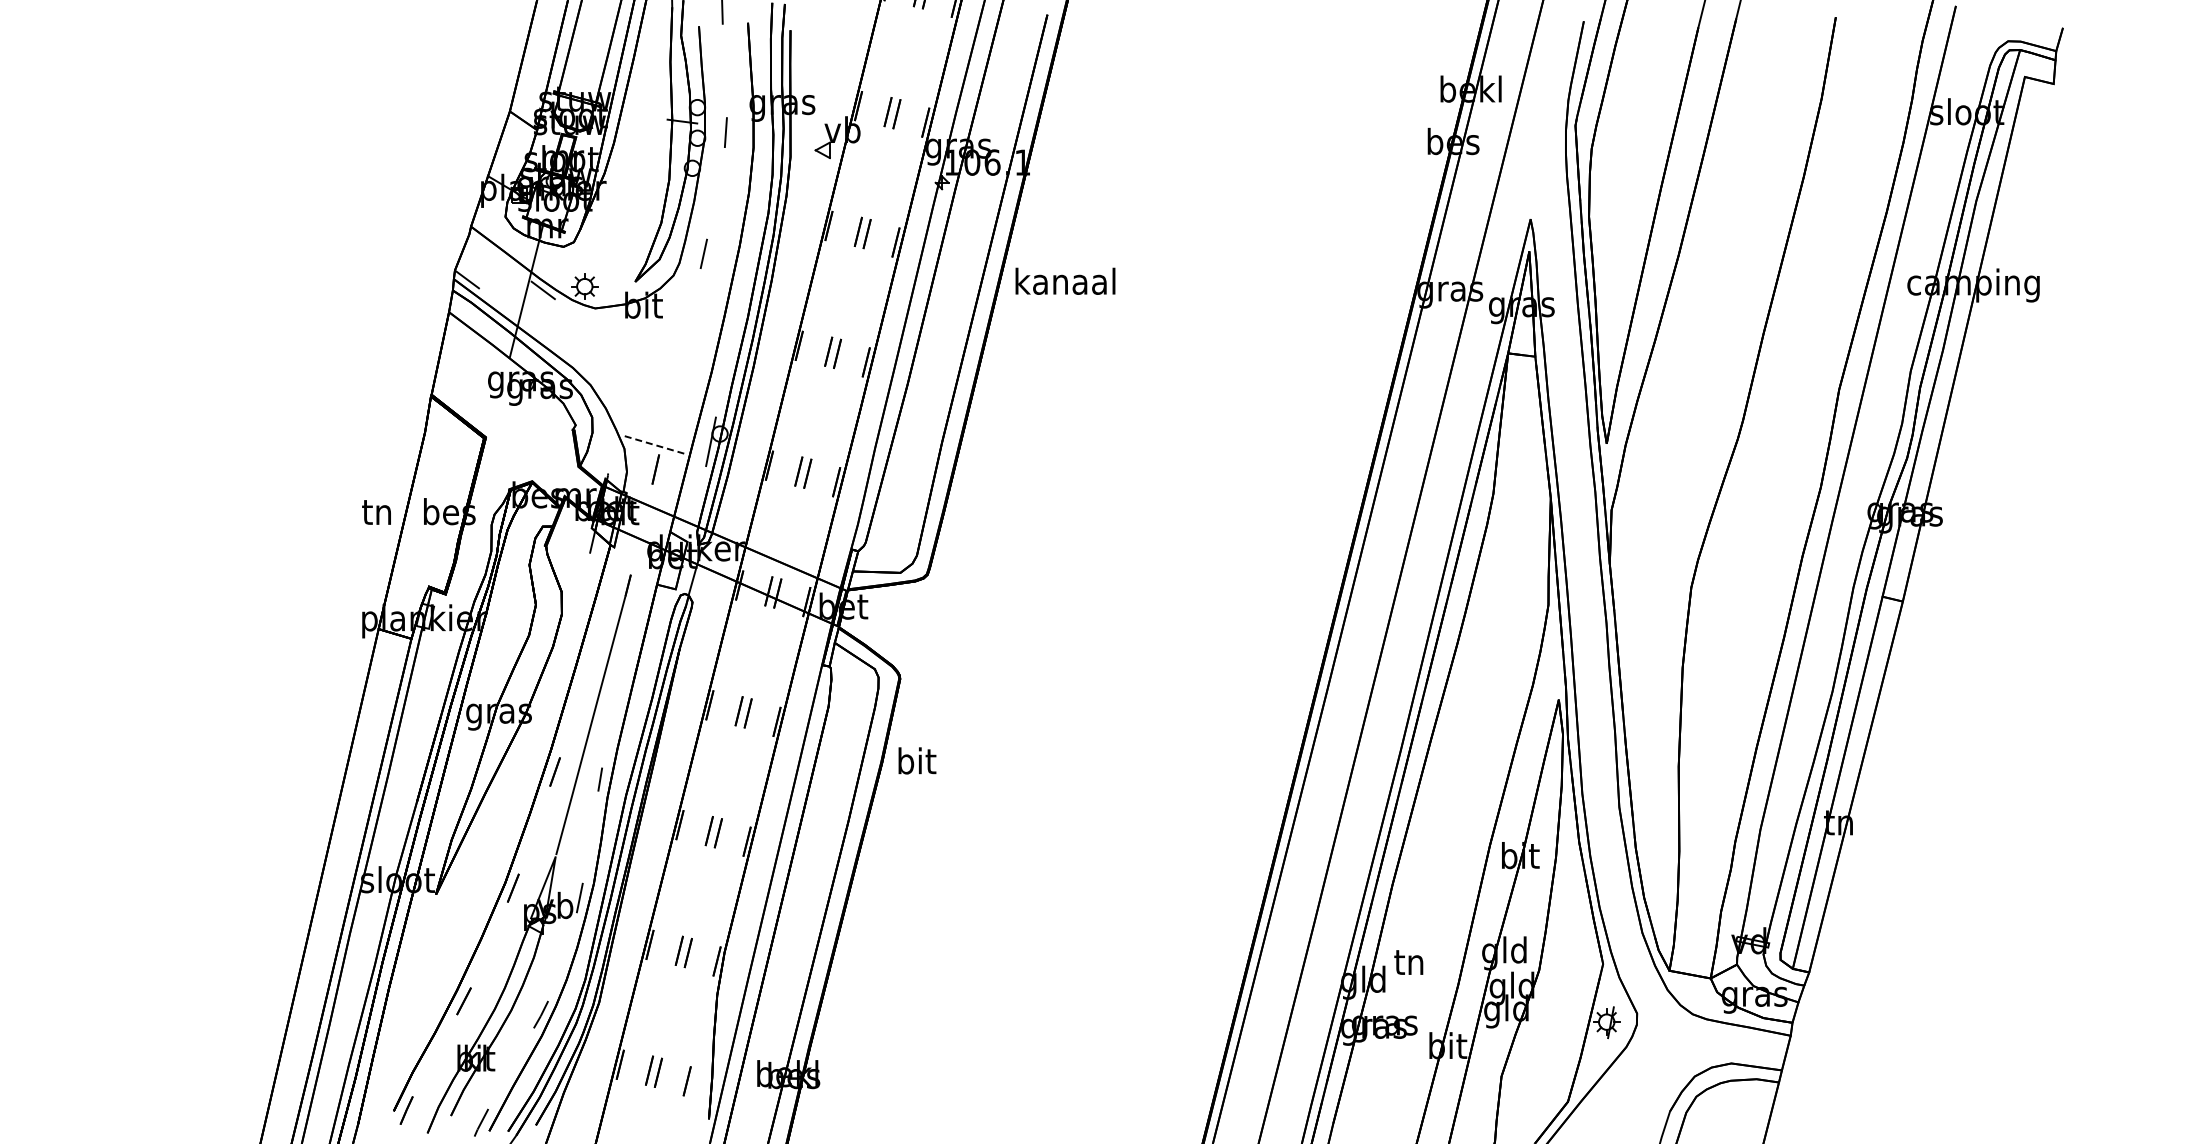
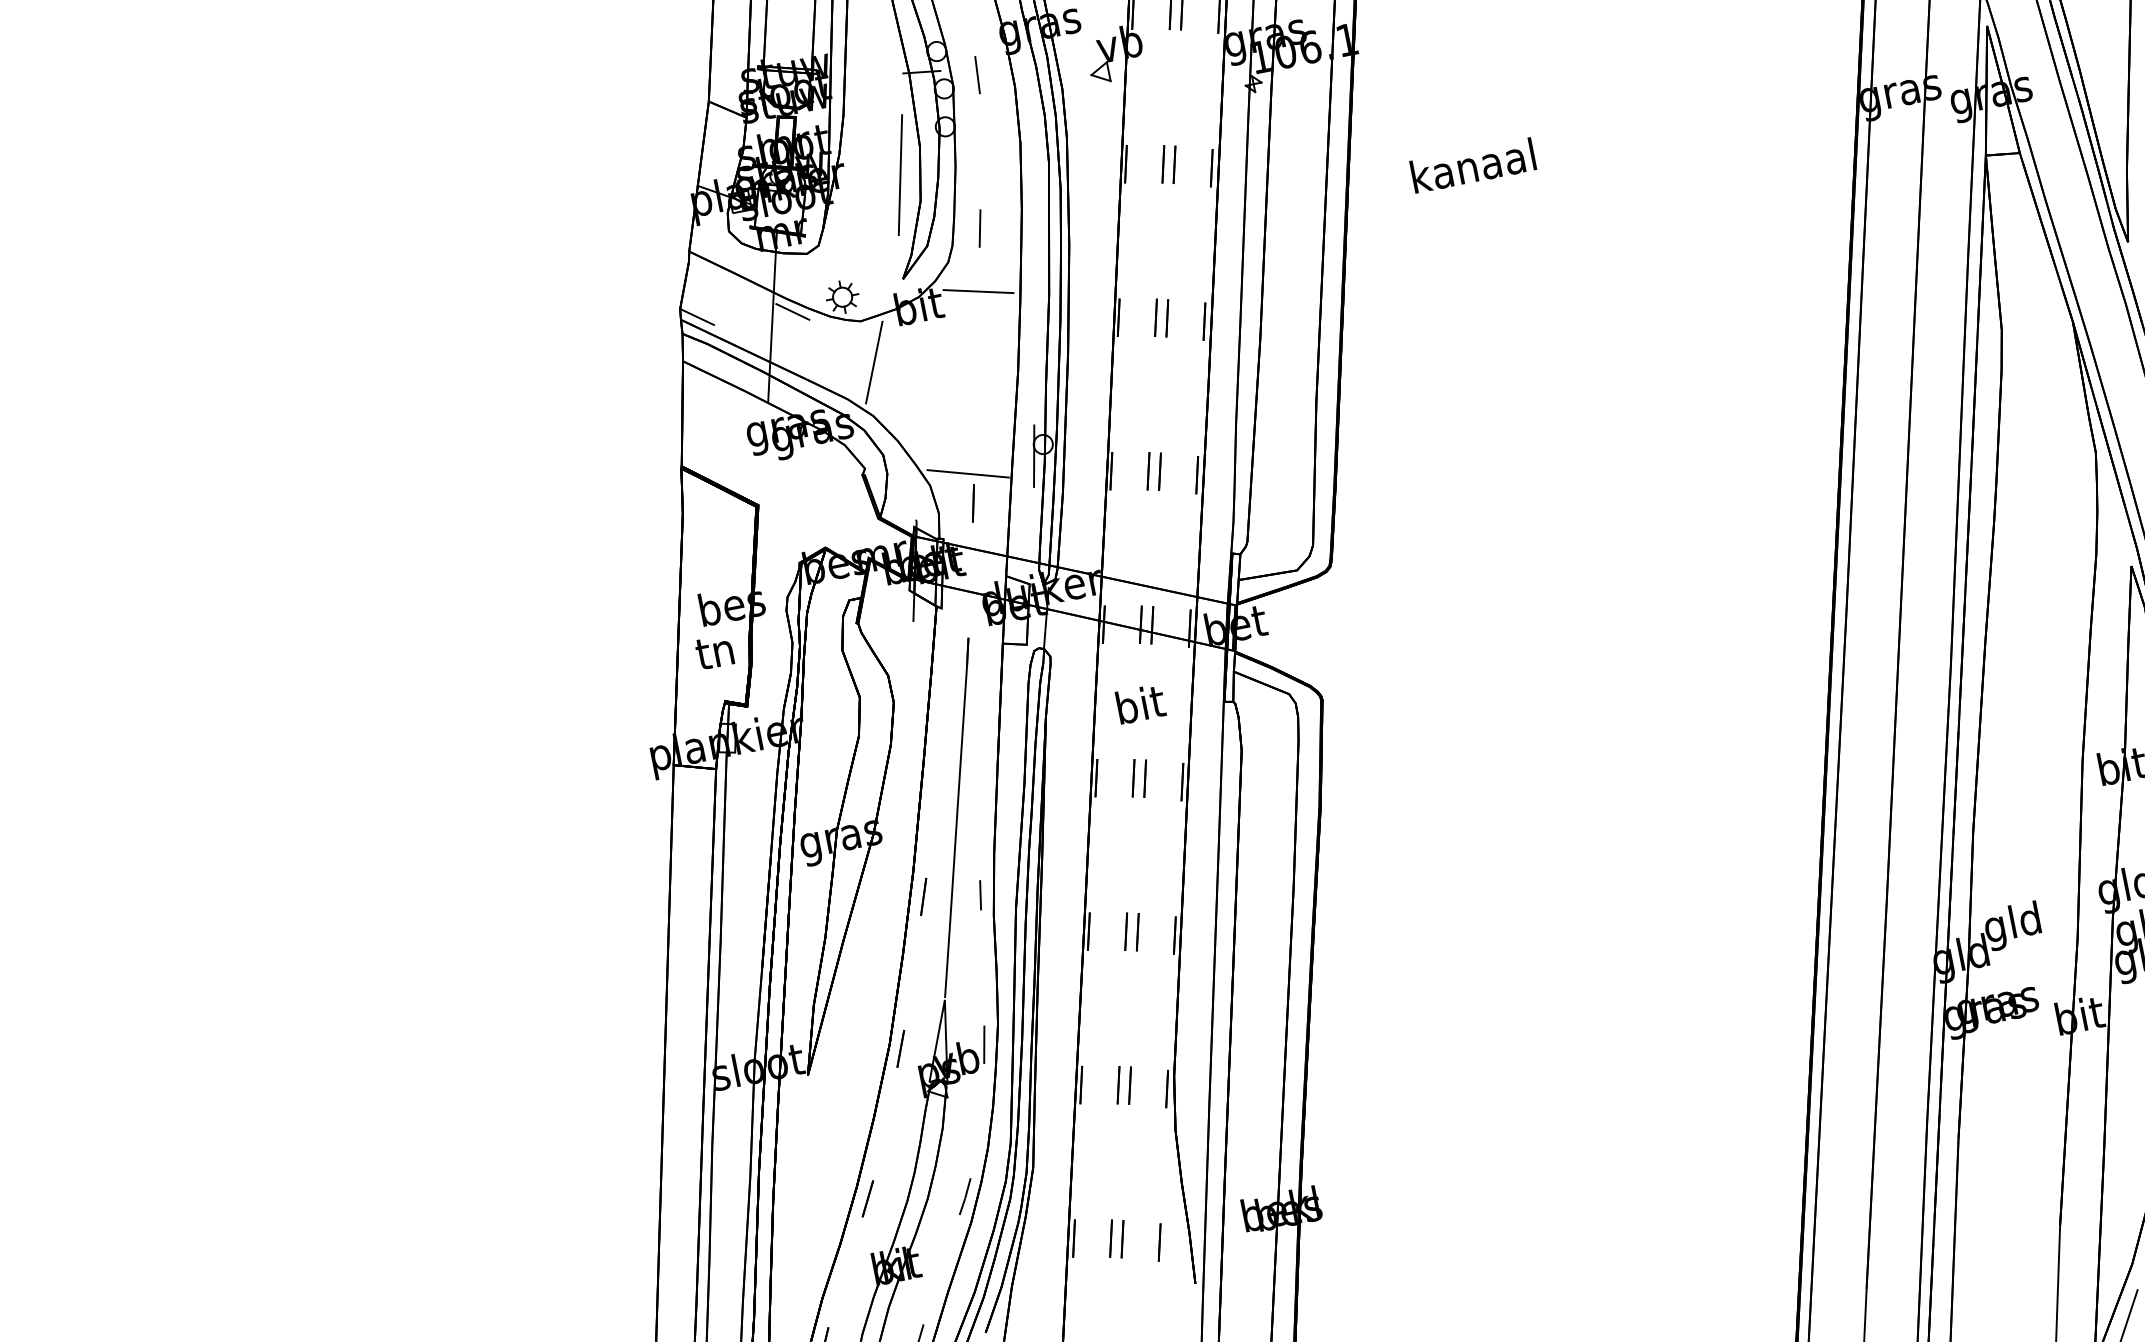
line: (649, 199) -> (900, 175), added
text: (1065, 280) -> (1473, 164), moved
line: (692, 303) -> (978, 291), added
line: (599, 342) -> (874, 361), added
line: (656, 445) -> (968, 473), dashed -> solid
text: (376, 512) -> (714, 652), moved
text: (917, 760) -> (1140, 703), moved
text: (1408, 965) -> (2012, 926), tn -> gld

